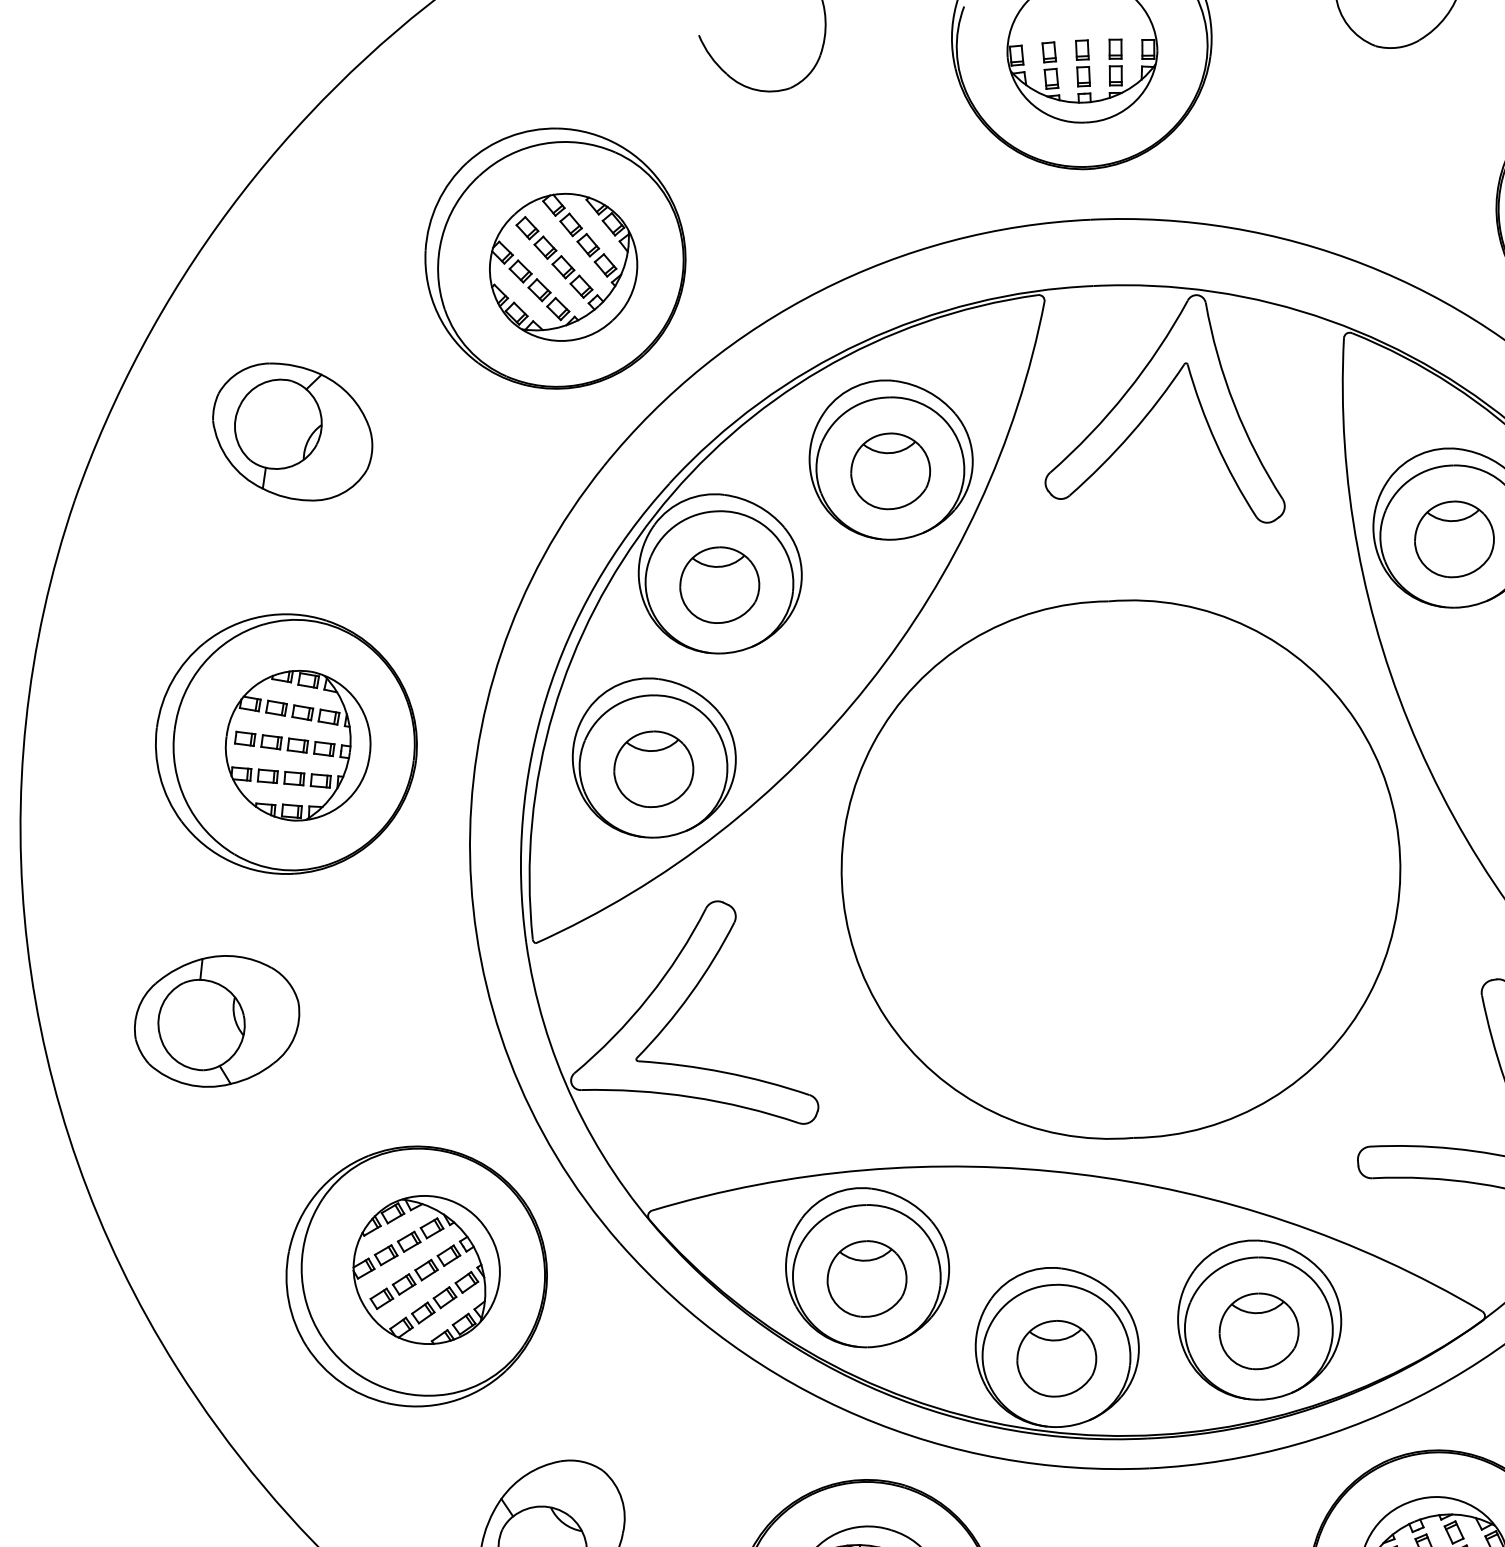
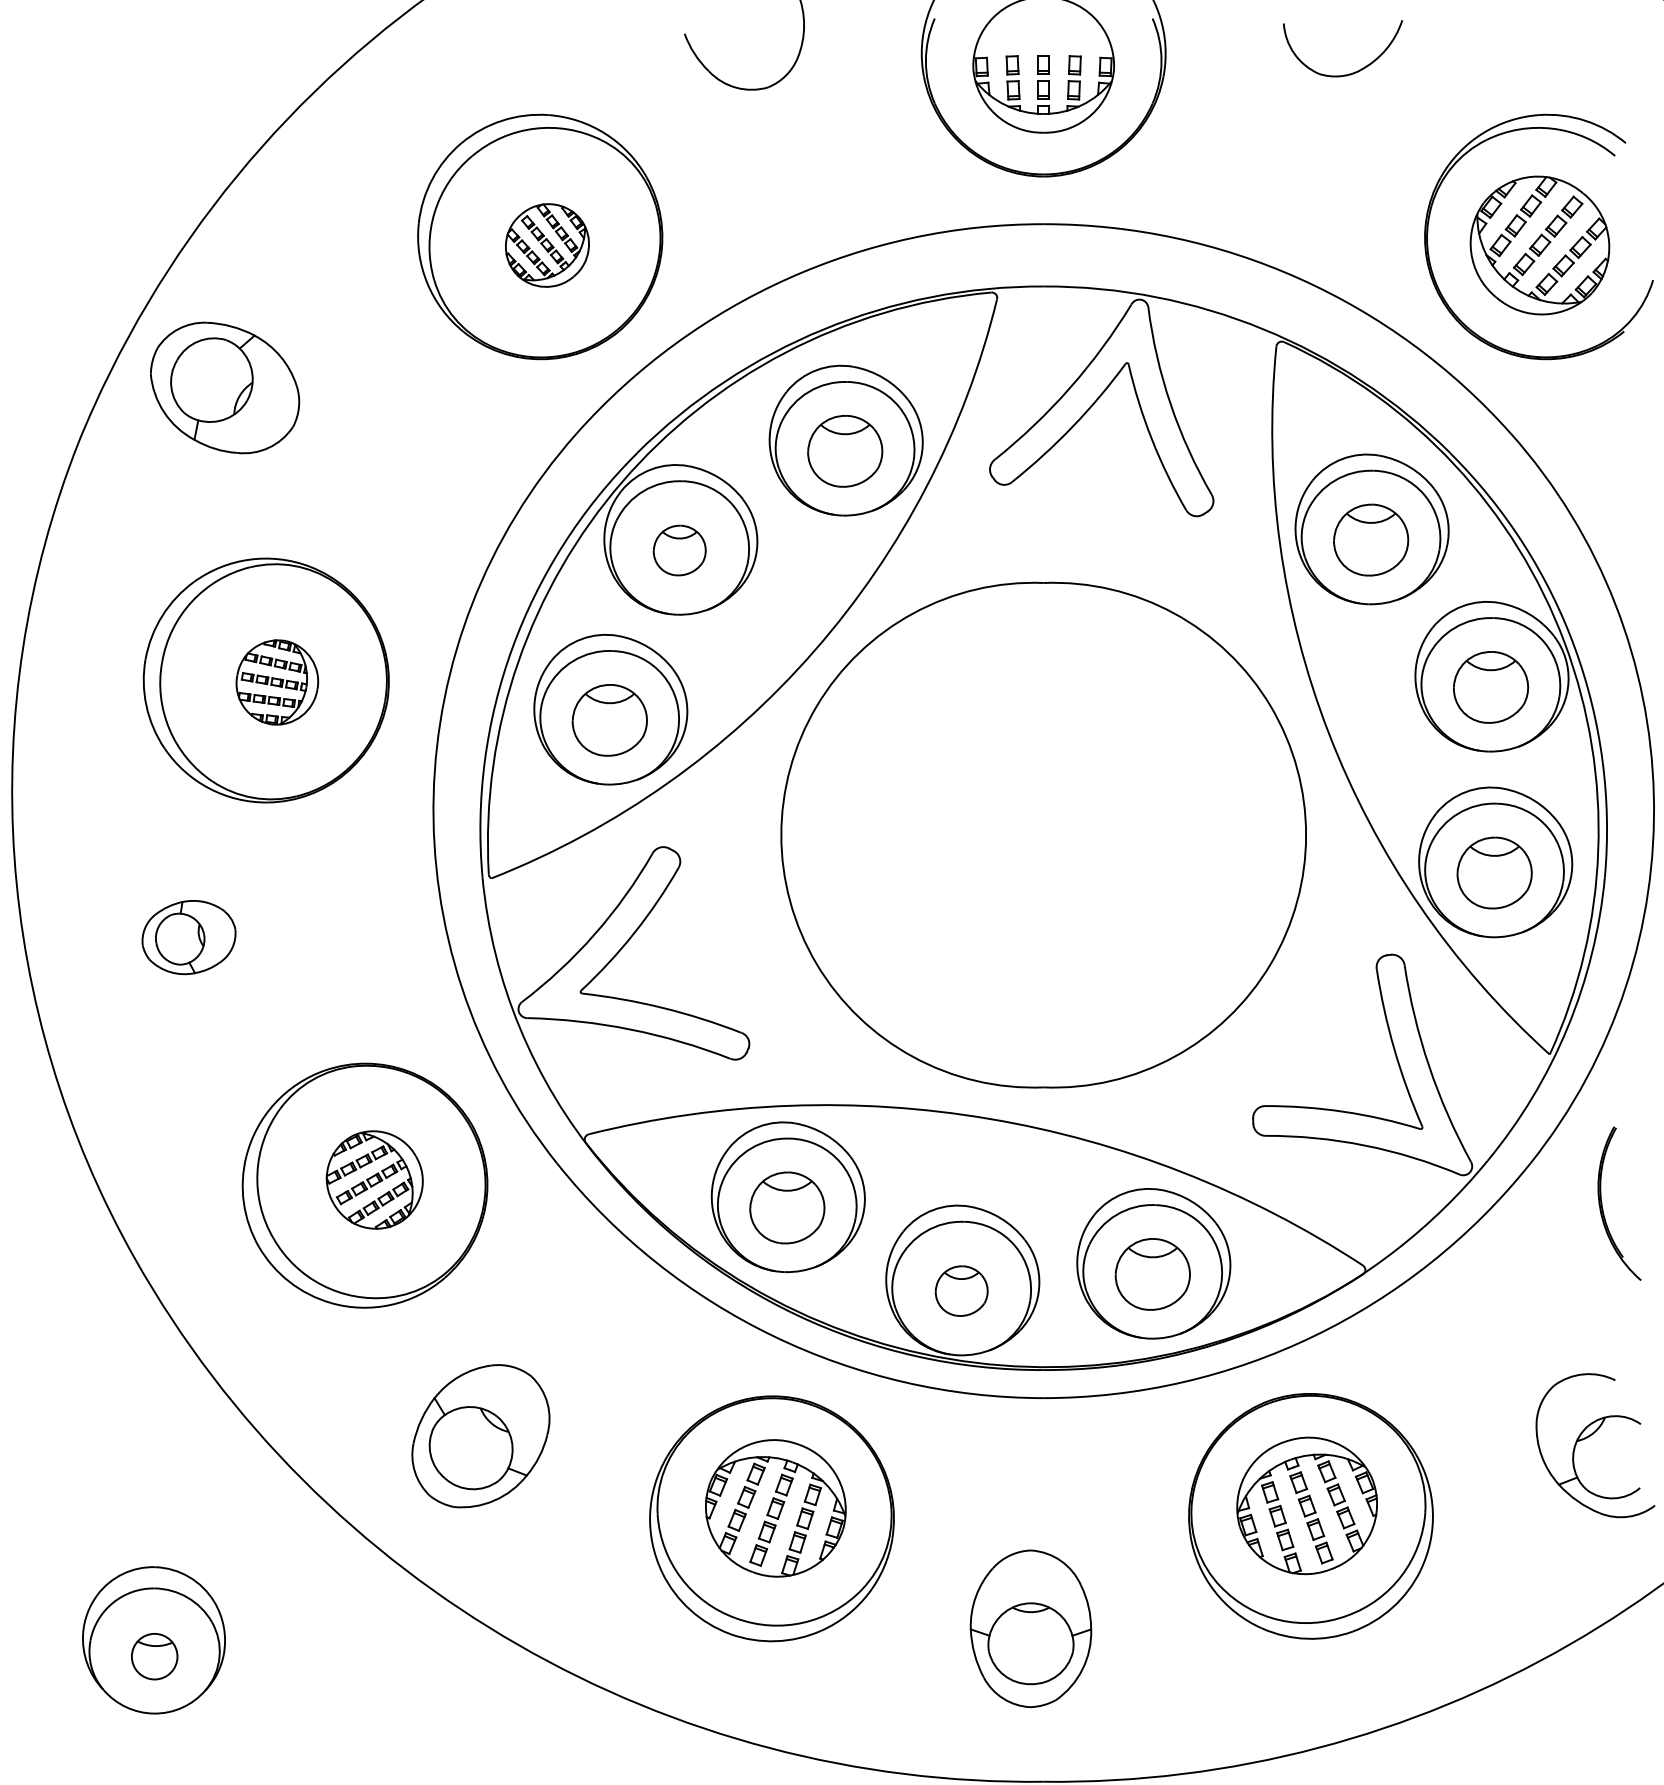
part: (563, 267) -> (547, 245), size x0.6
part: (293, 431) -> (225, 387), moved
part: (719, 585) -> (679, 550), size x0.7
part: (298, 745) -> (277, 682), size x0.6
part: (216, 1021) -> (188, 937), size x0.6
part: (426, 1269) -> (374, 1179), size x0.7
part: (1056, 1358) -> (961, 1290), size x0.7

